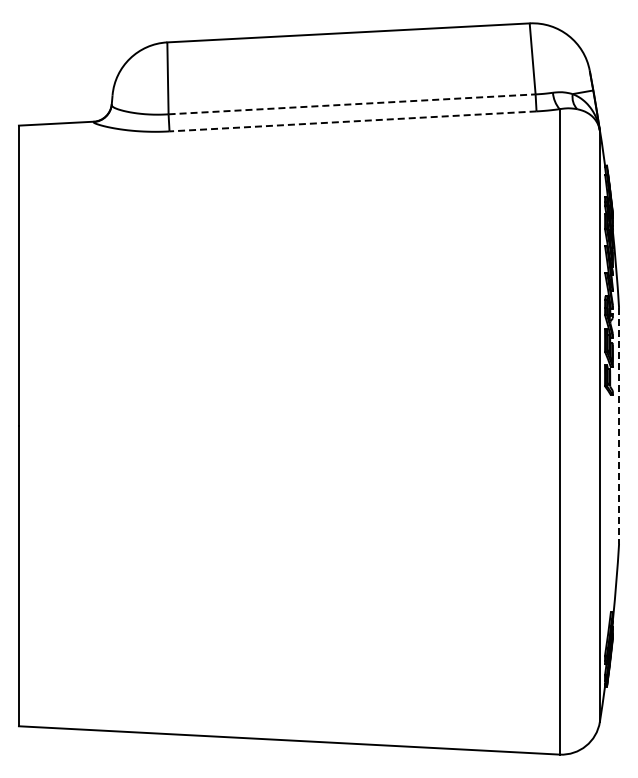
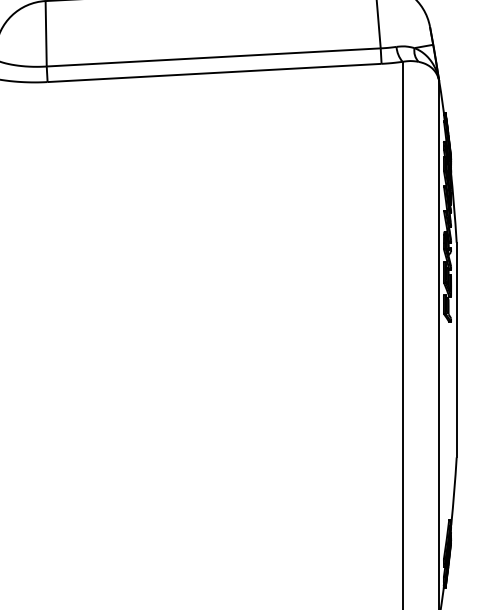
line: (352, 104) -> (214, 57), dashed -> solid
line: (351, 121) -> (213, 73), dashed -> solid
line: (619, 425) -> (457, 349), dashed -> solid

